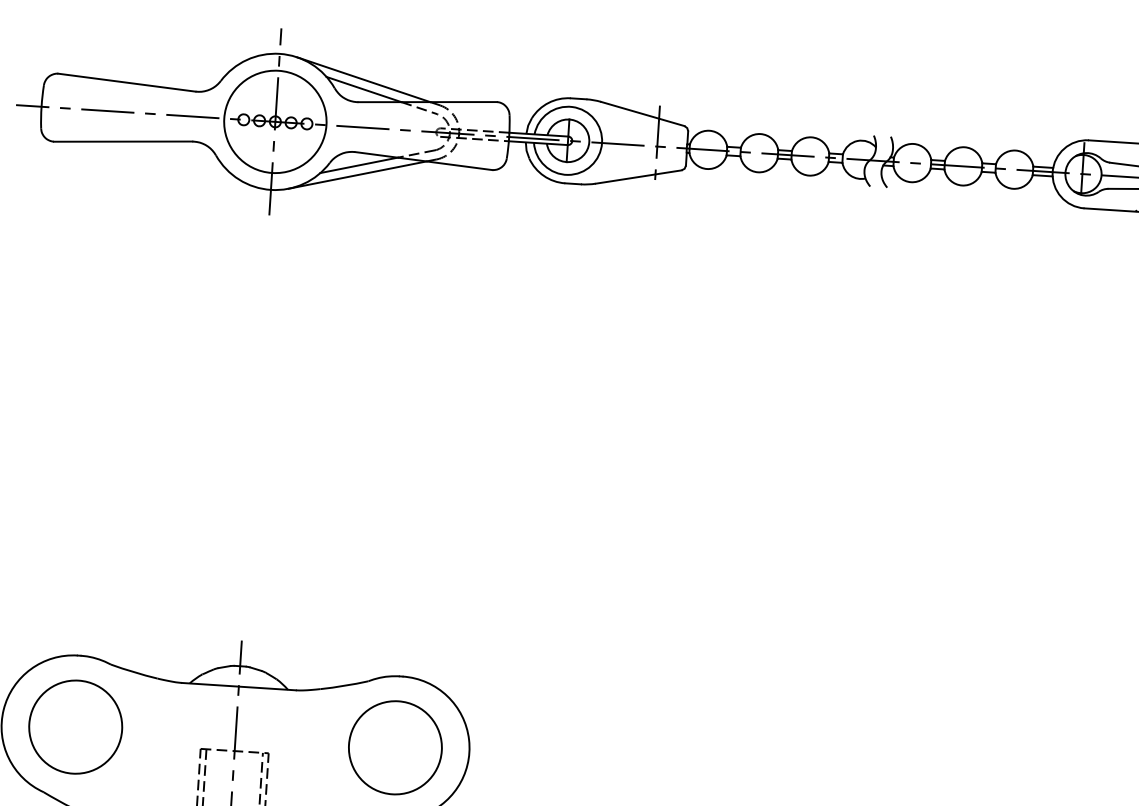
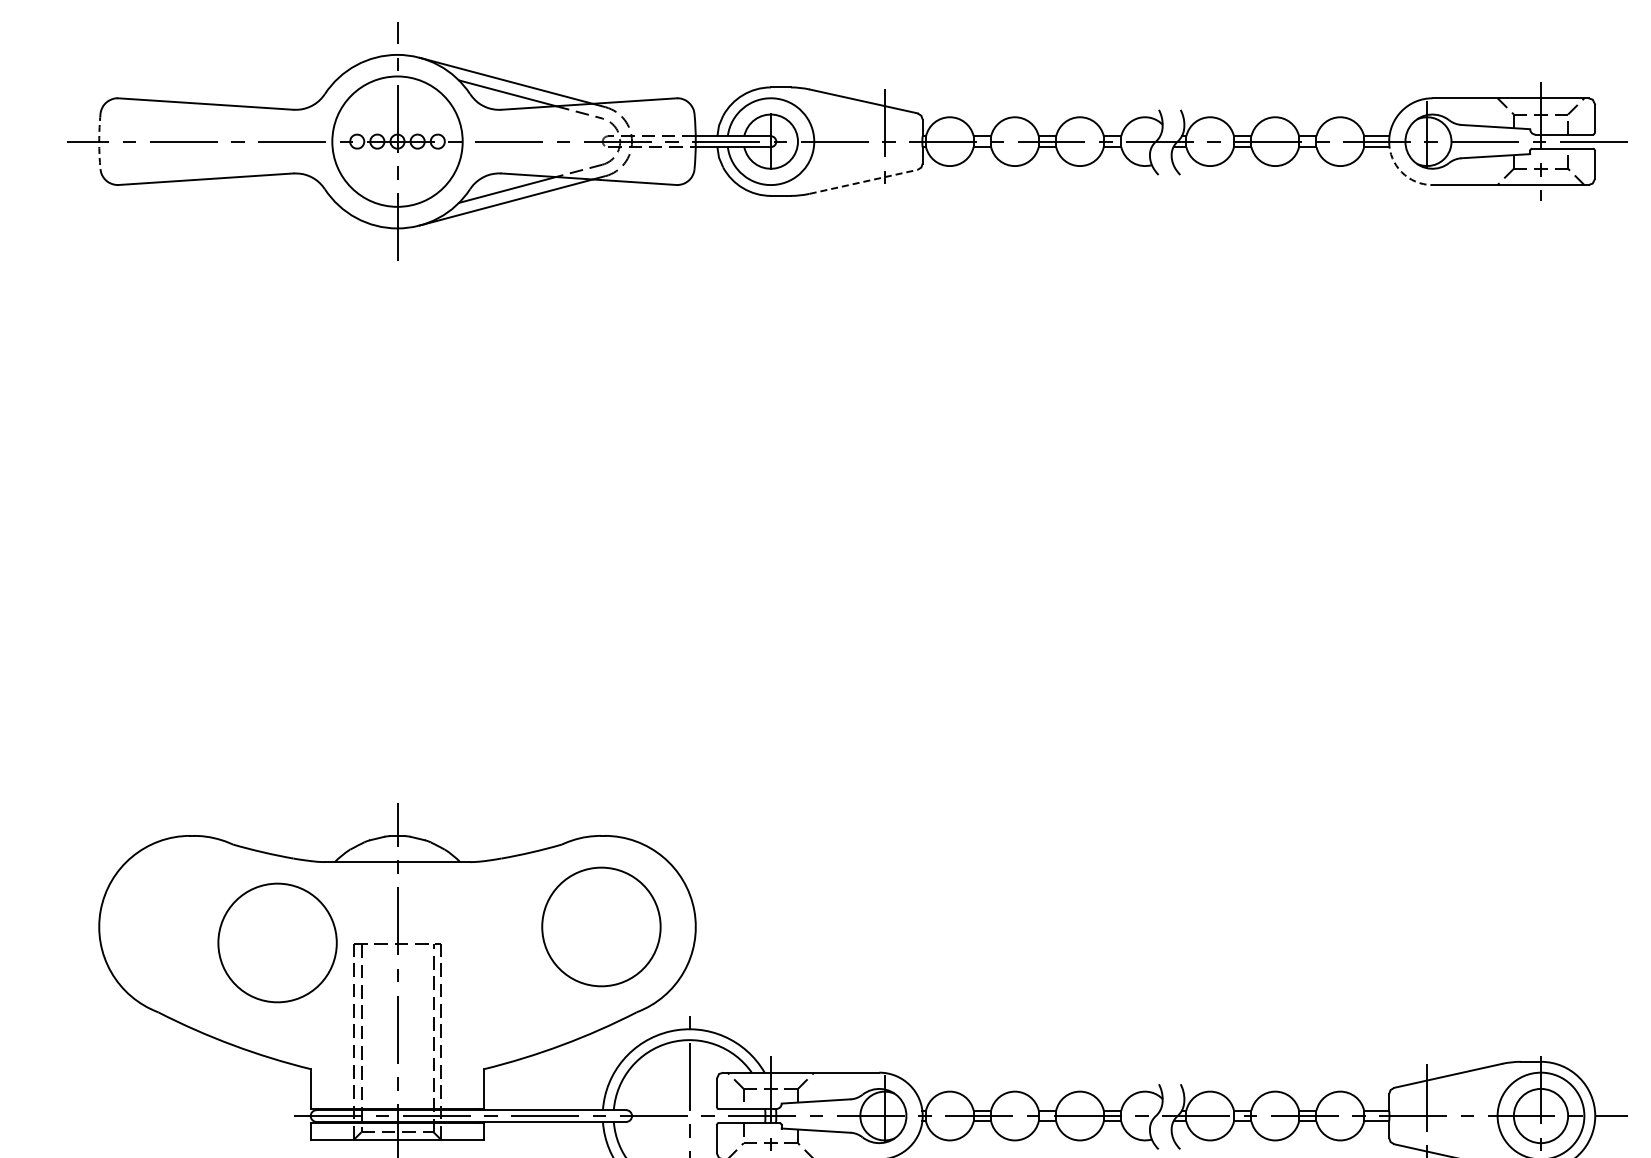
arc: (41, 106) -> (99, 141), solid -> dashed
line: (639, 176) -> (864, 181), solid -> dashed
arc: (1060, 196) -> (1401, 172), solid -> dashed
part: (75, 726) -> (277, 942), moved

